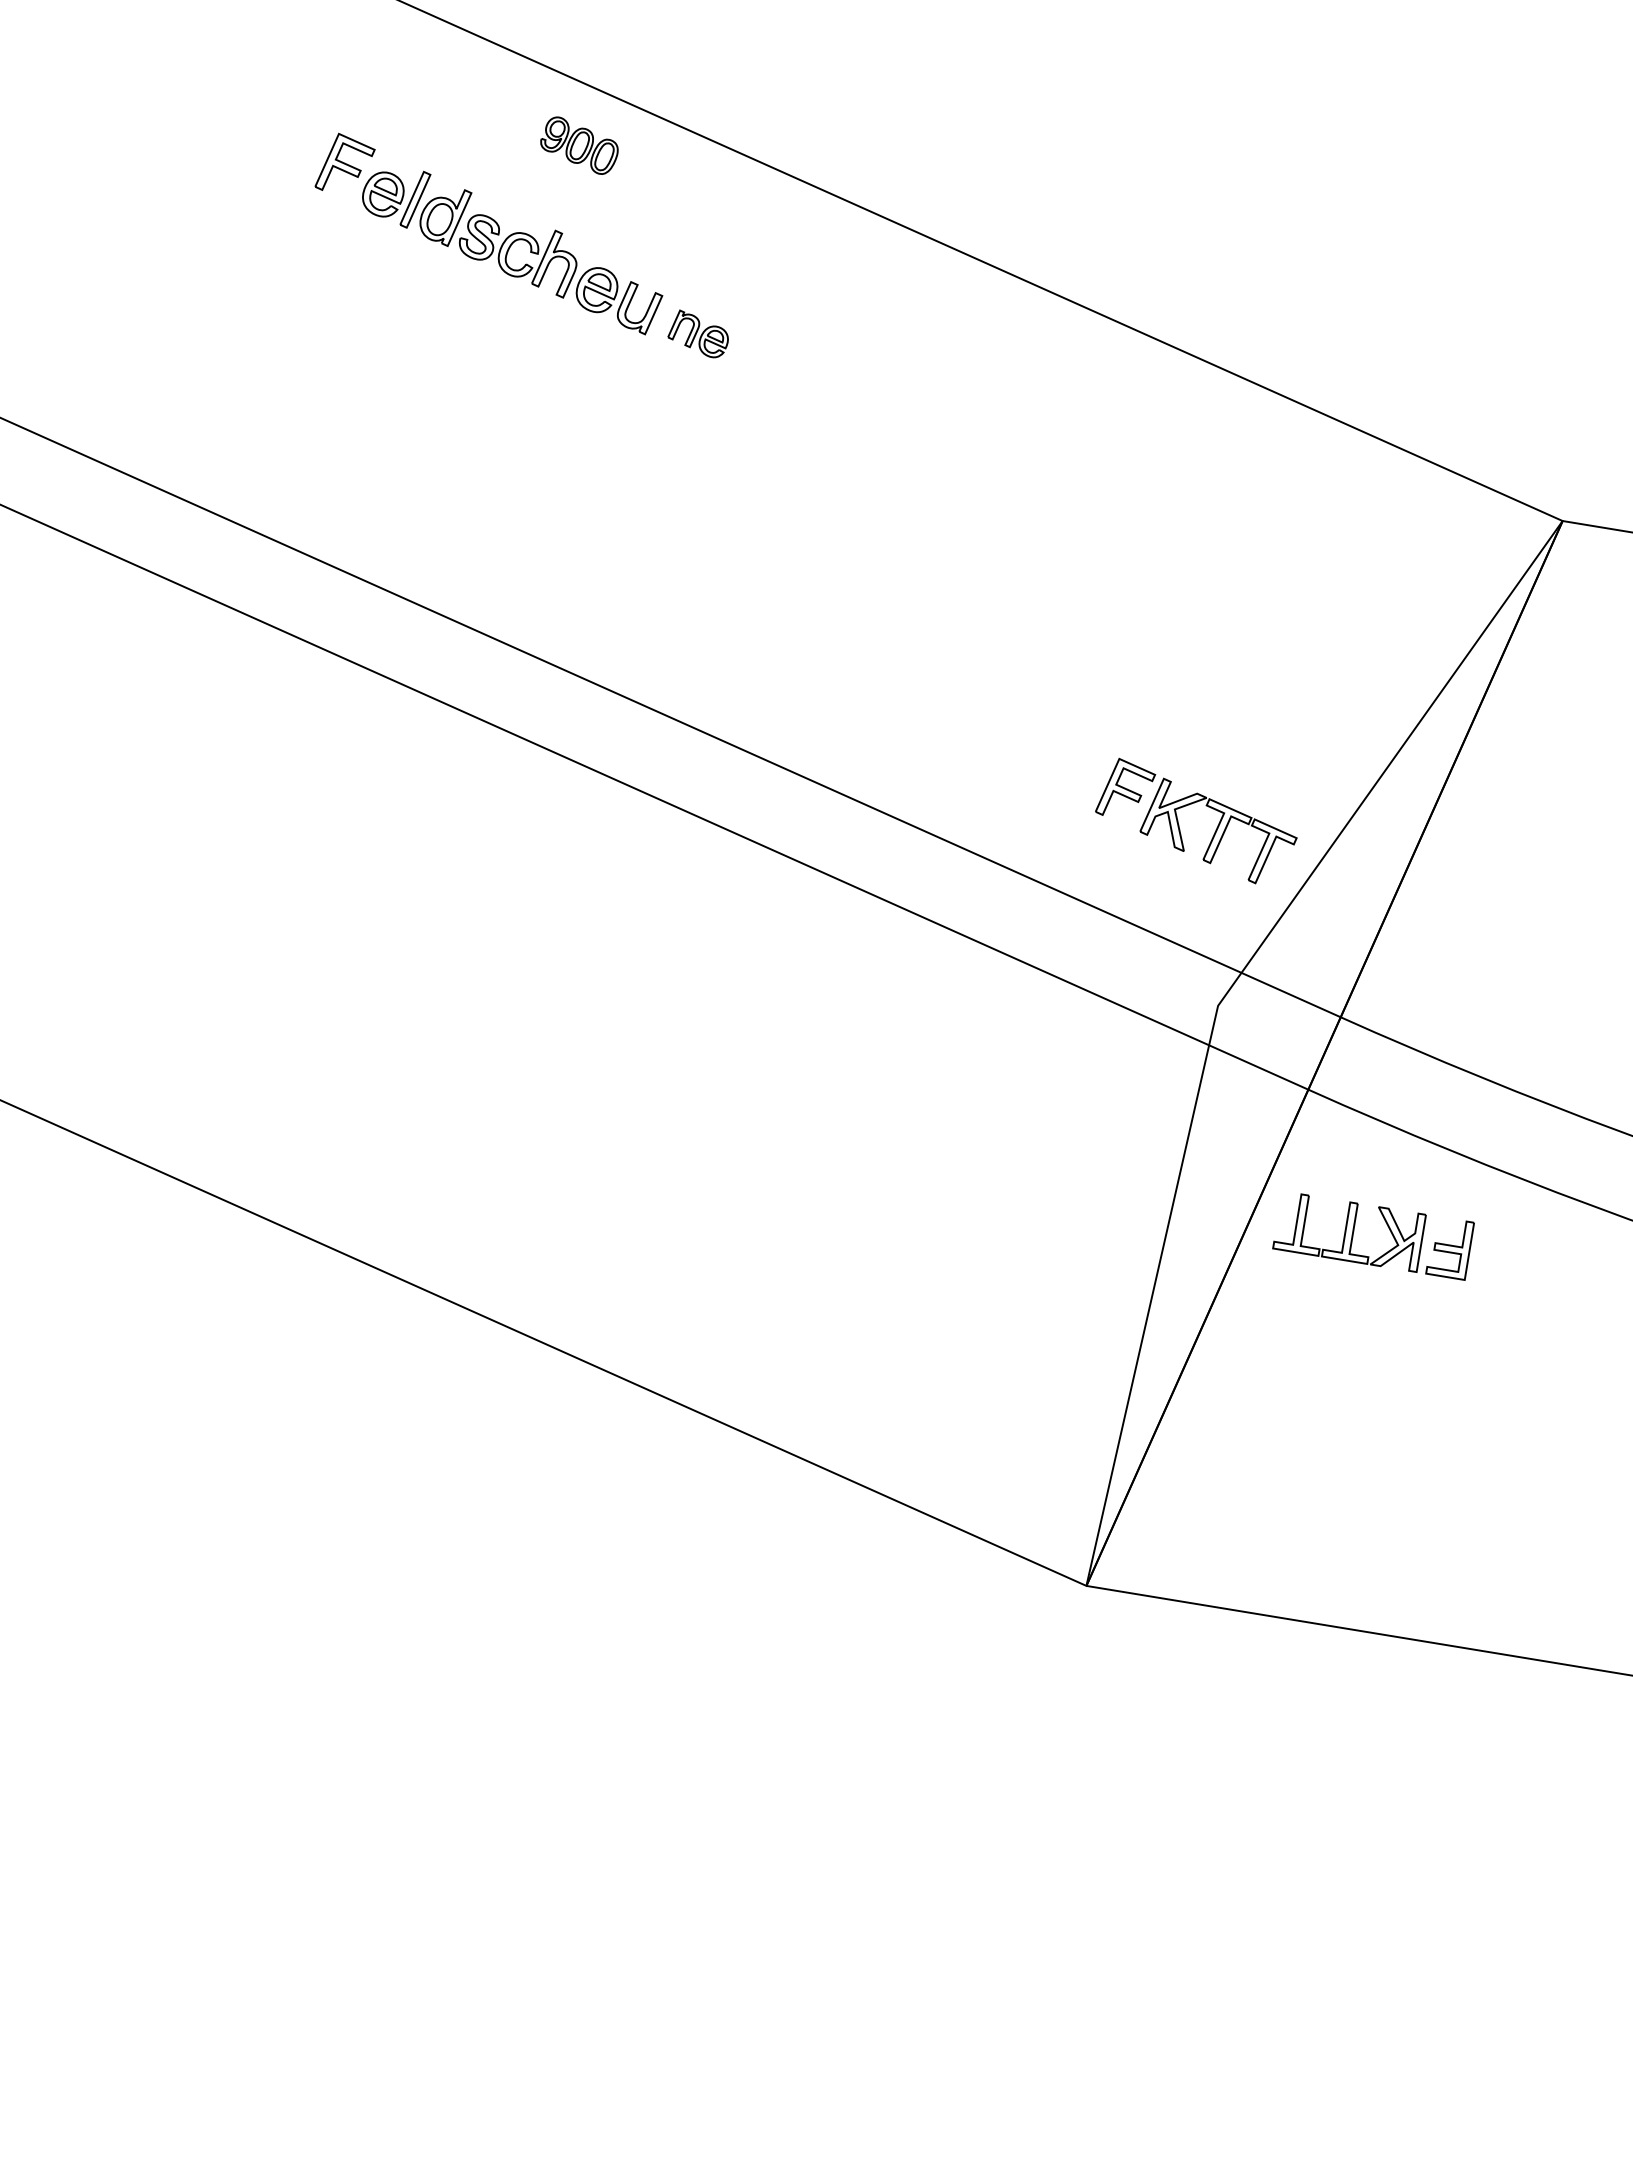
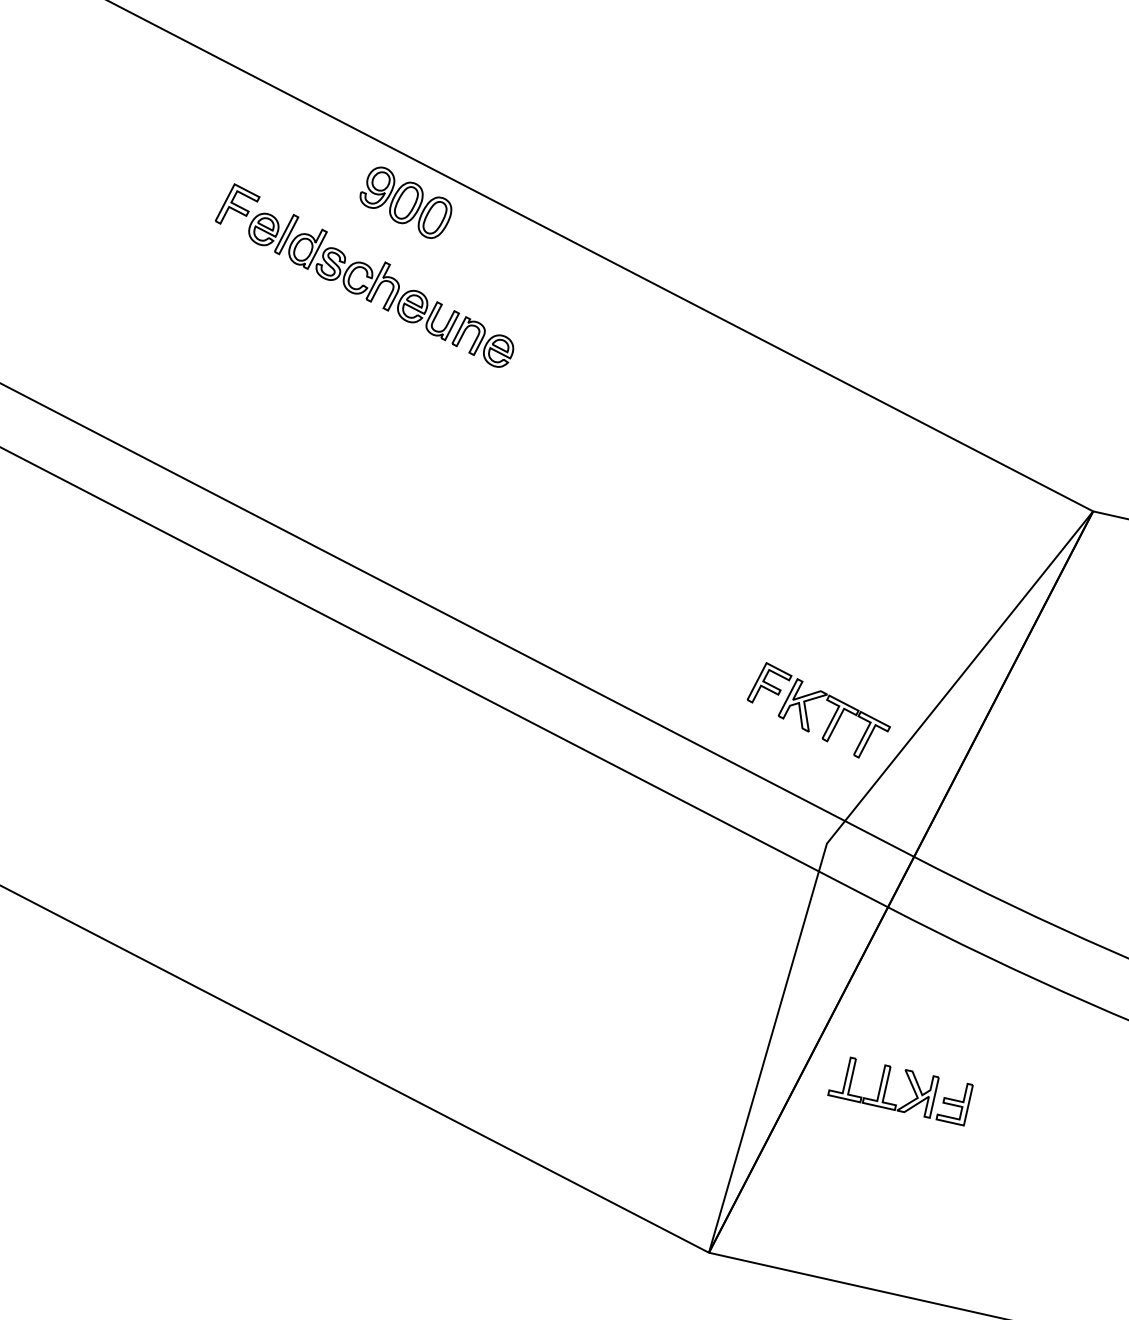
part: (579, 145) -> (406, 202), size x1.67
part: (697, 333) -> (482, 341), size x1.43
part: (1388, 1228) -> (911, 1085), moved

